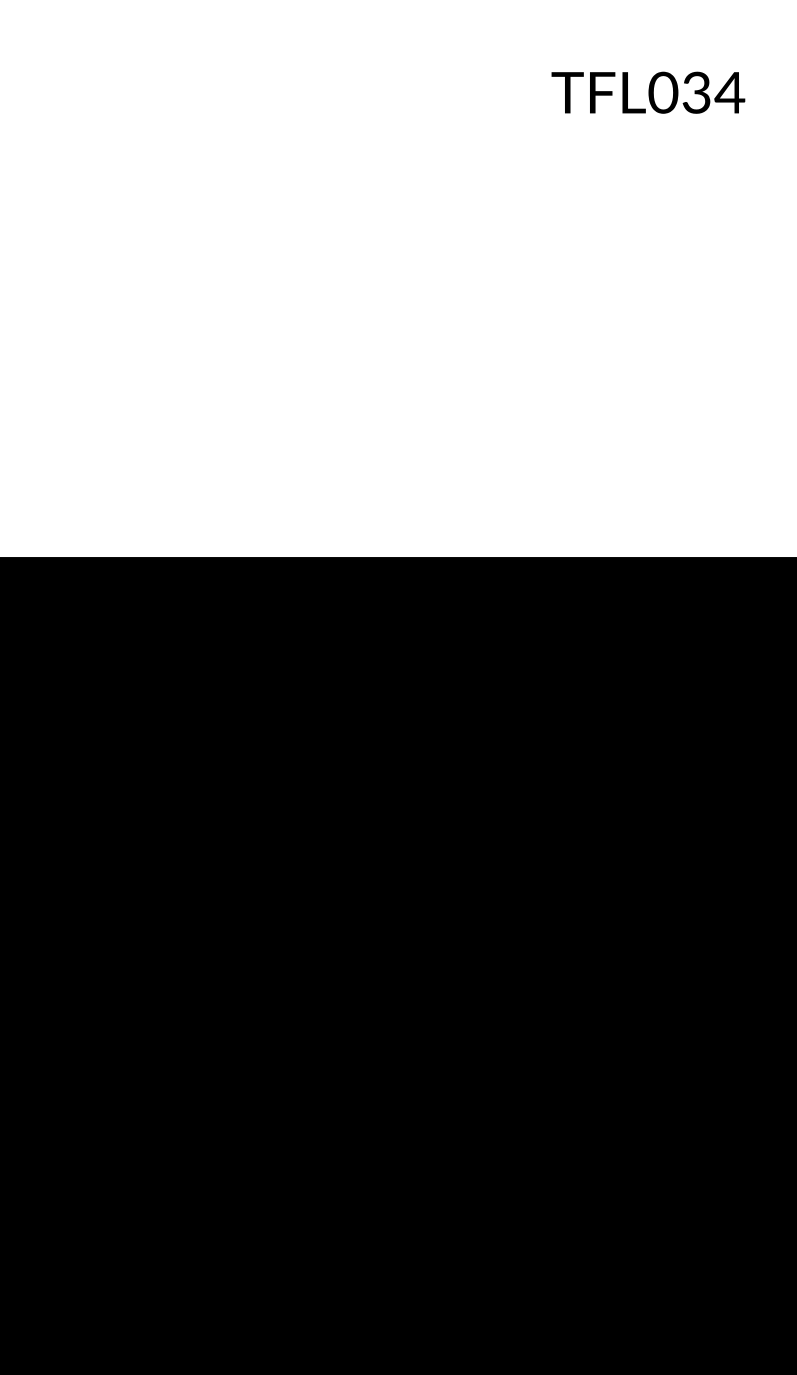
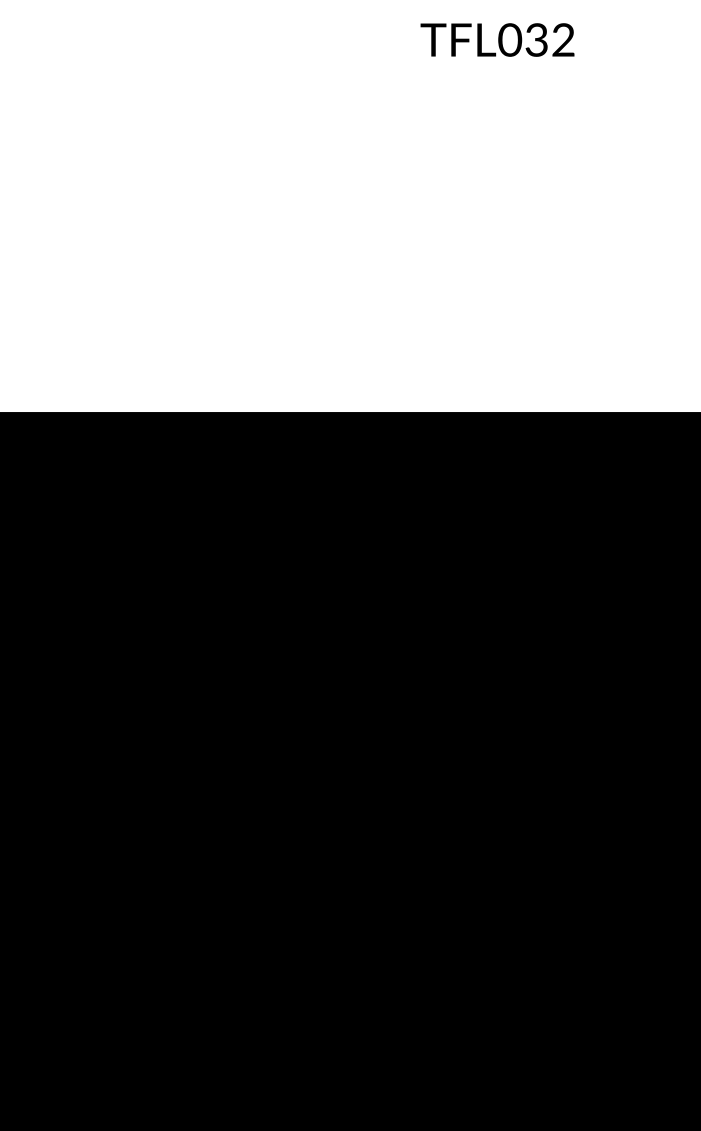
text: (730, 92) -> (563, 39), TFL034 -> TFL032

